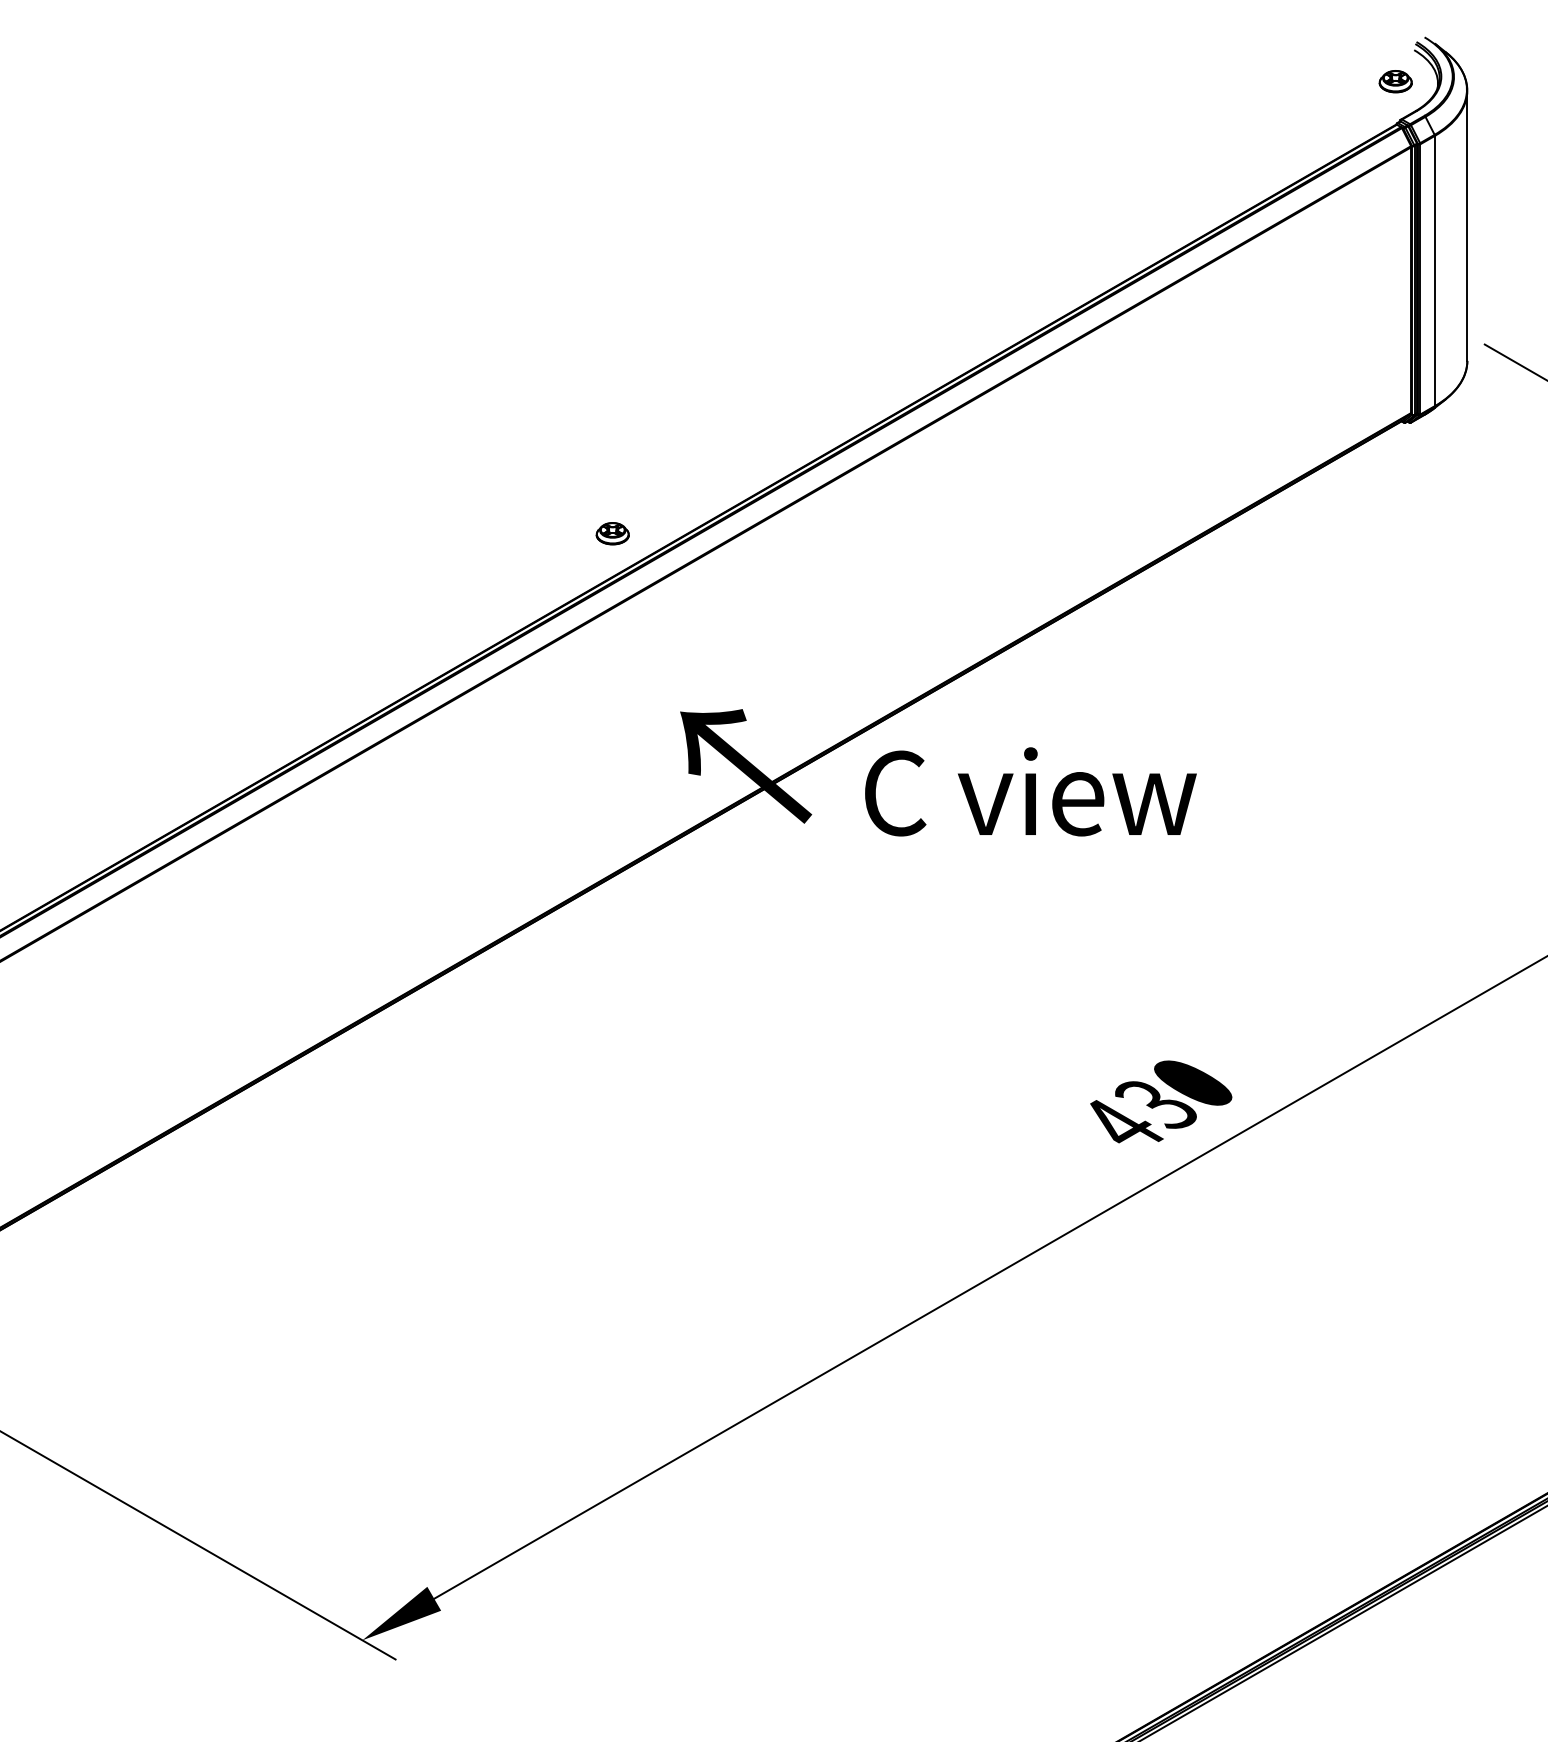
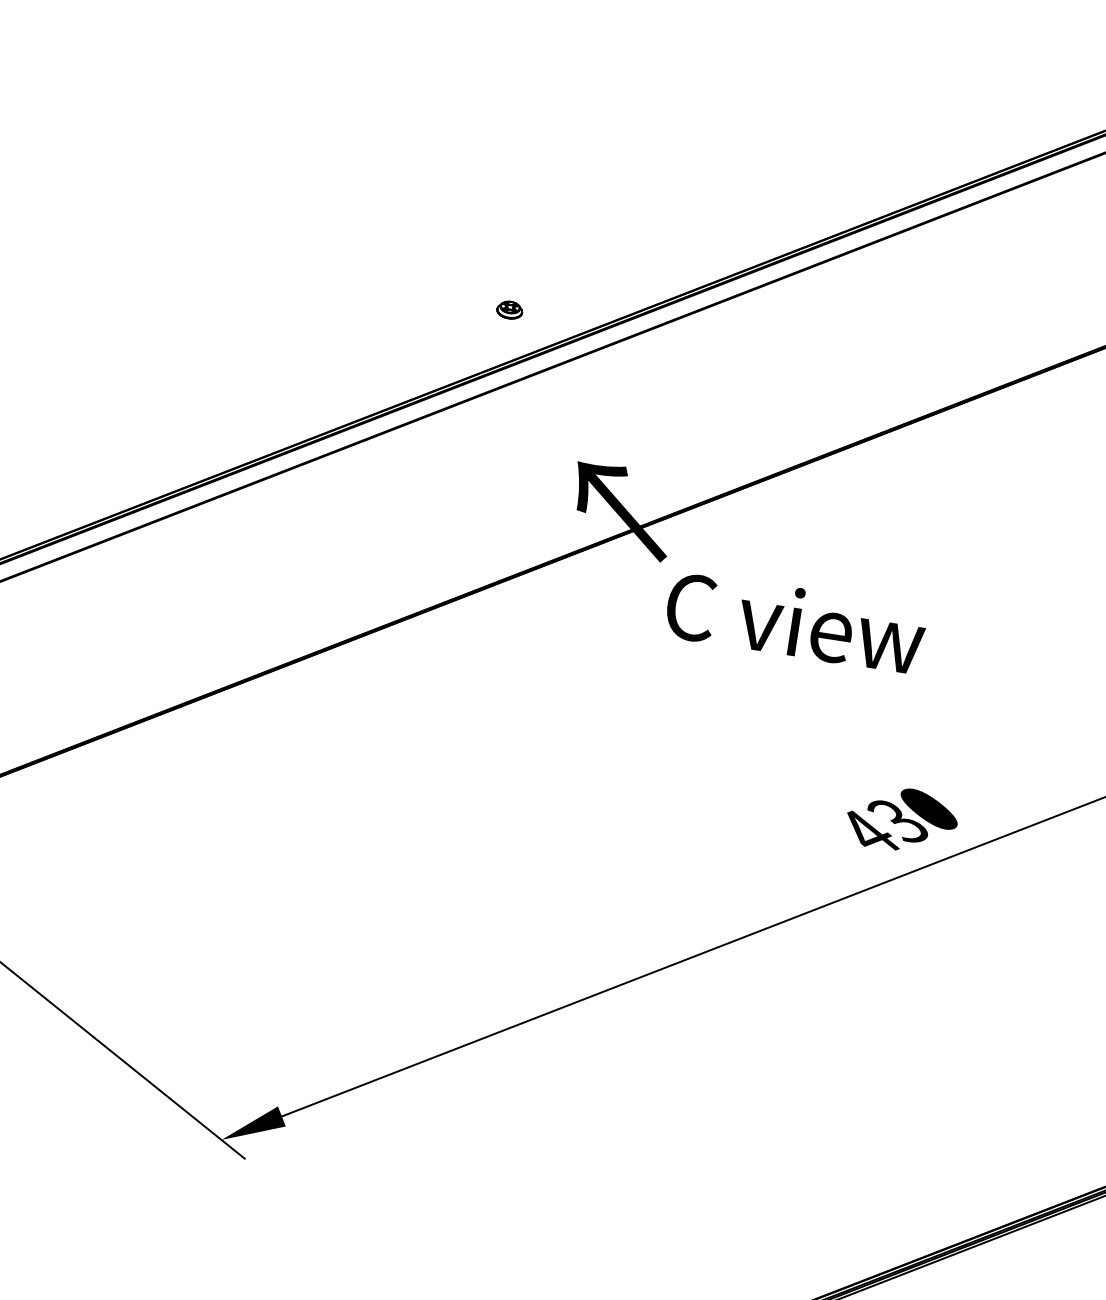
part: (612, 533) -> (509, 309), moved
text: (1030, 791) -> (795, 622), moved

